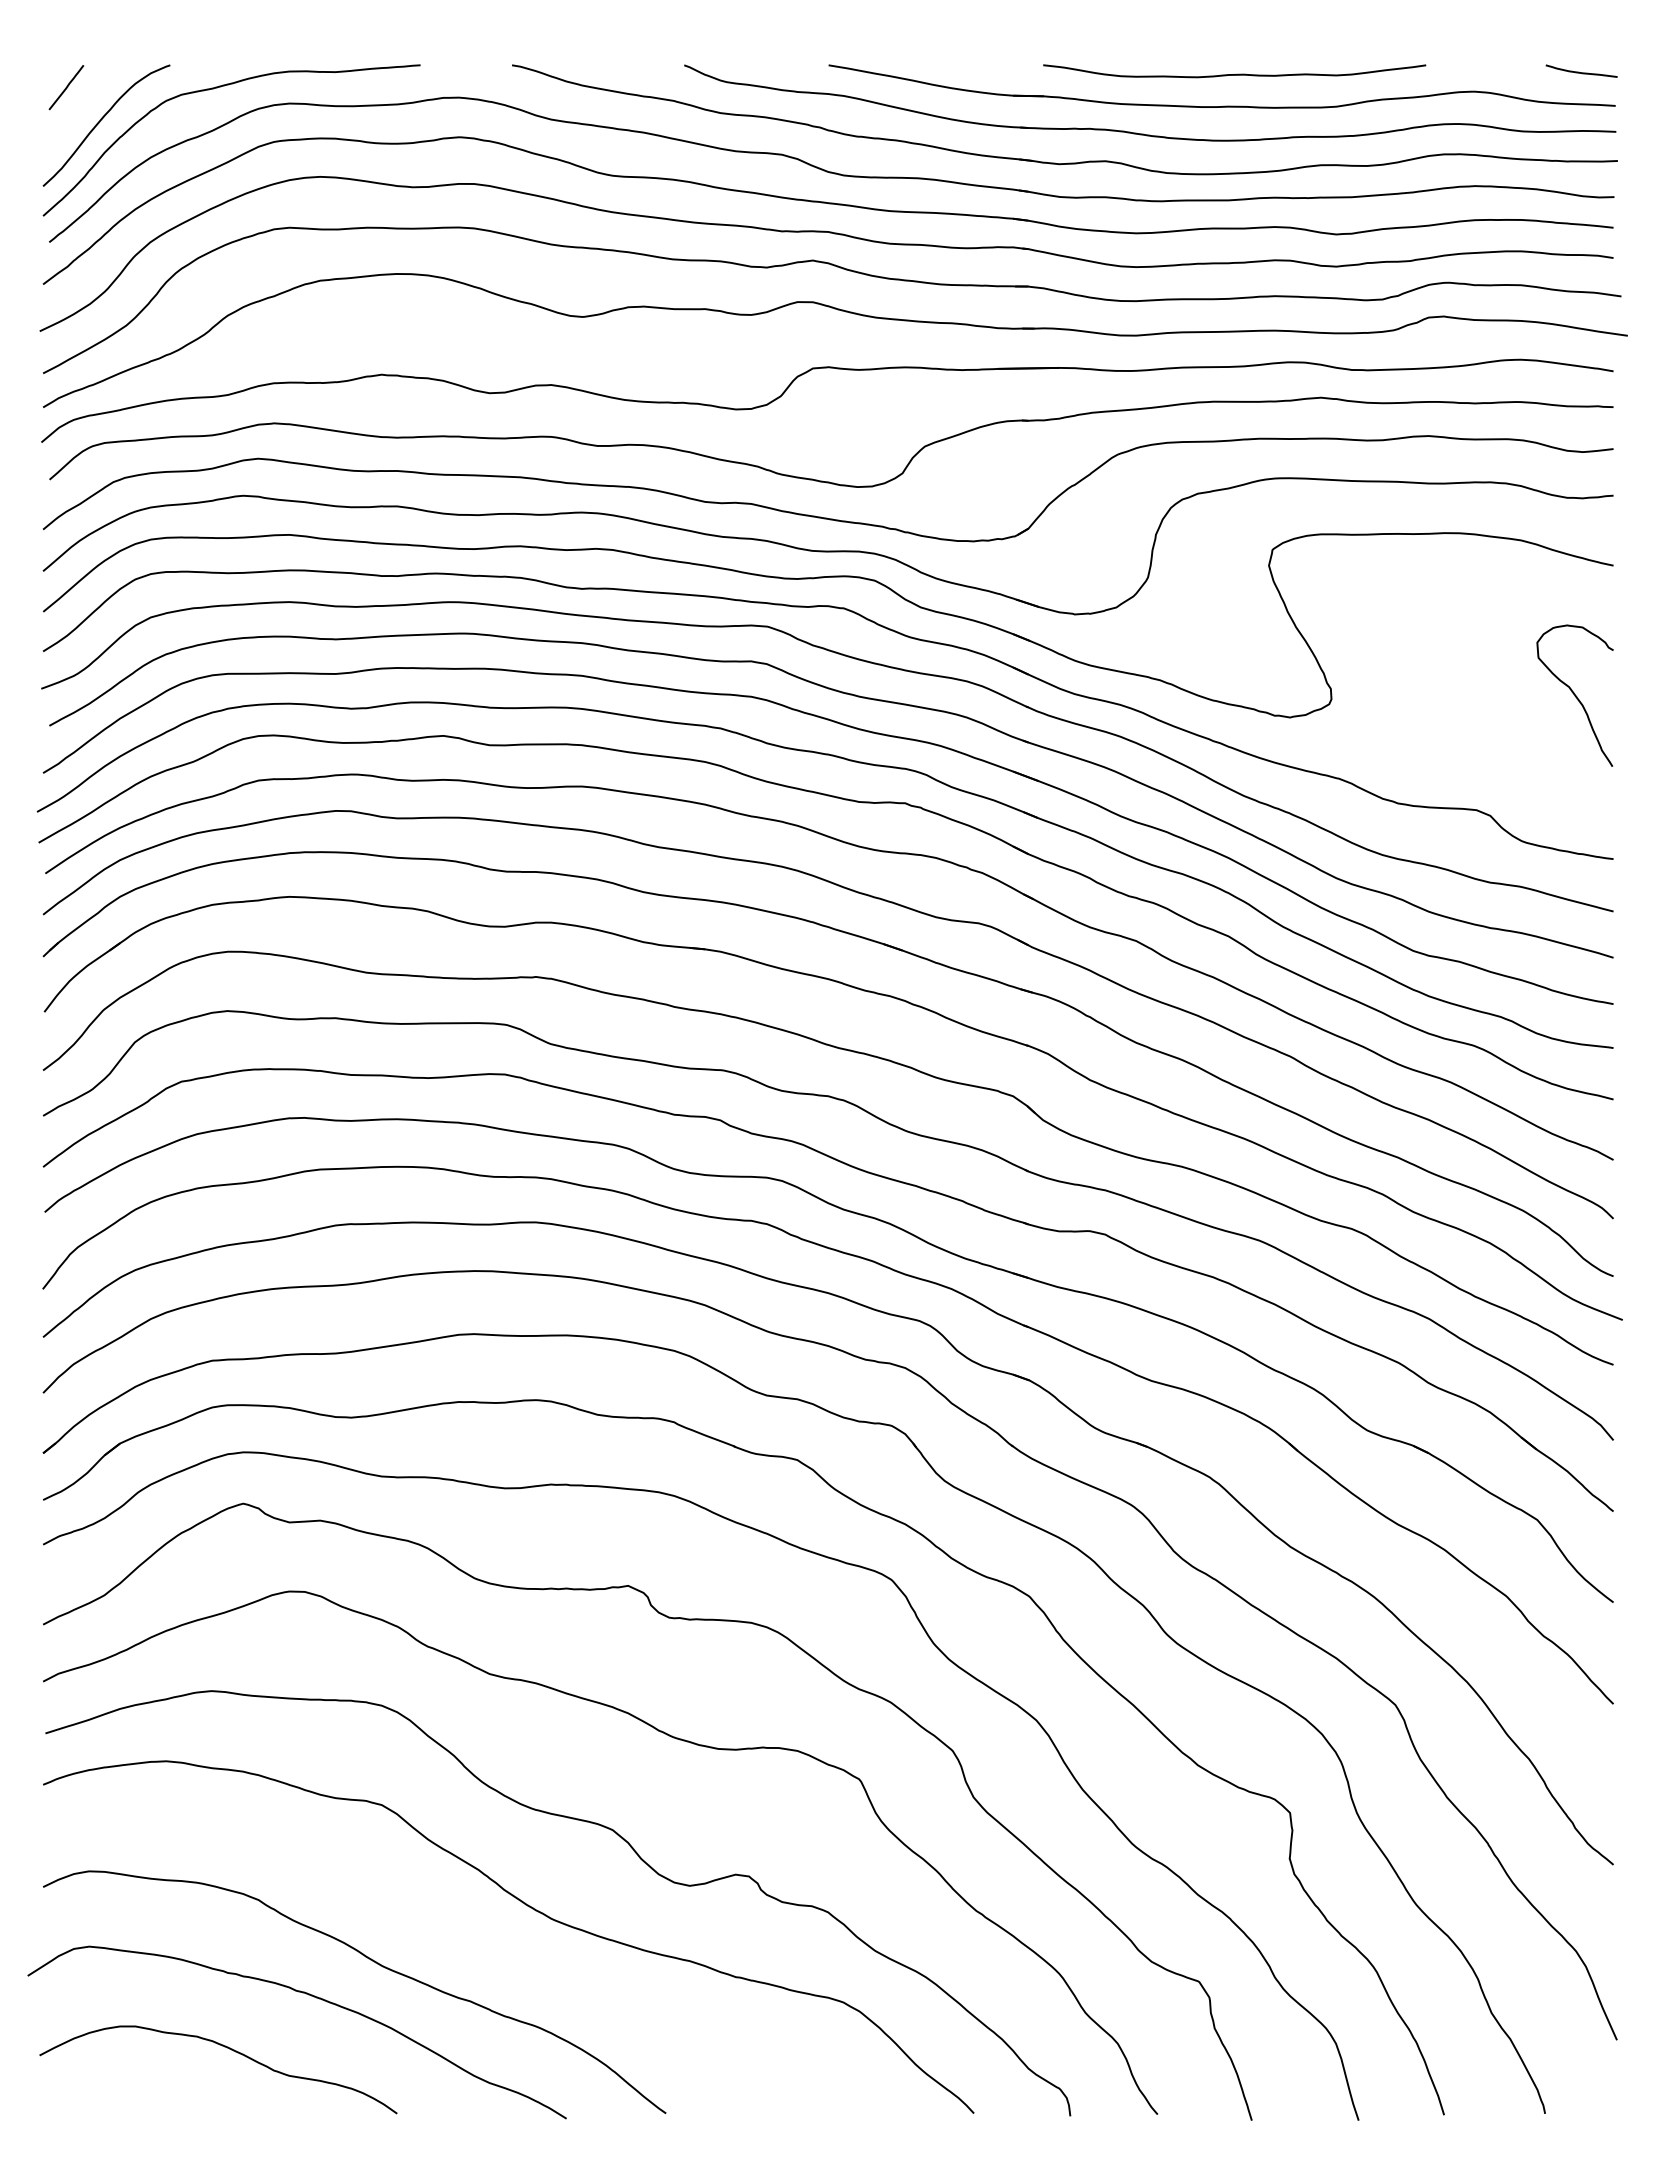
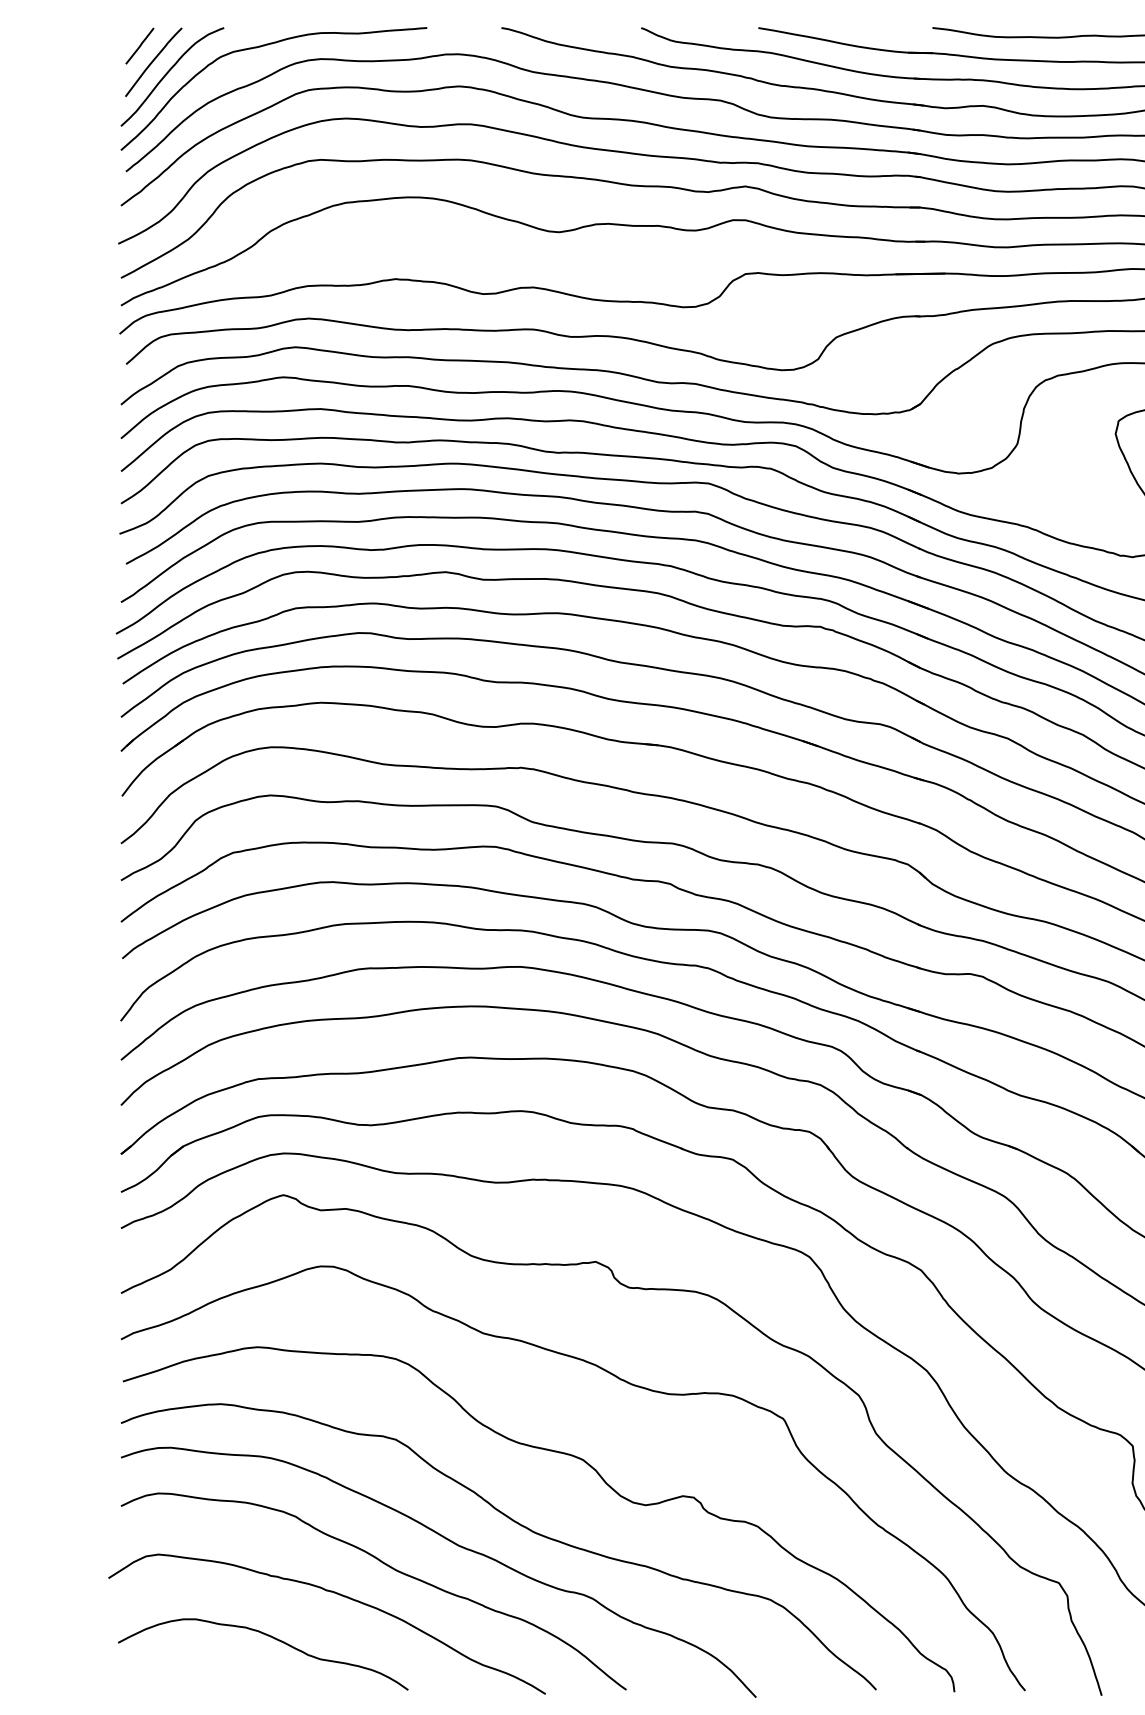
curve: (83, 106) -> (153, 61), added
curve: (456, 1935) -> (456, 1545), added

